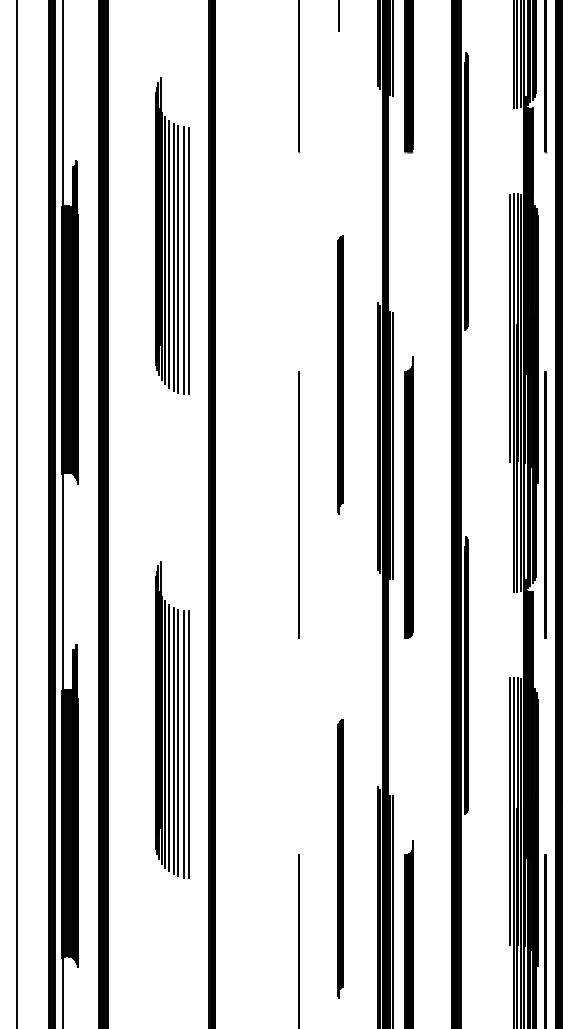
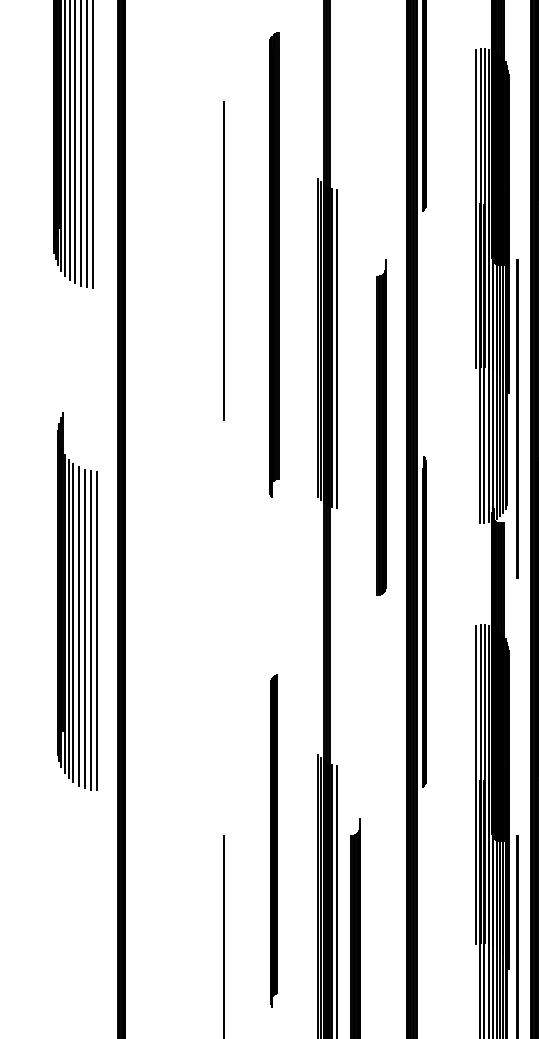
part: (340, 374) -> (273, 263), size x1.4
part: (408, 497) -> (381, 426), moved
line: (298, 504) -> (223, 260), moved
part: (172, 719) -> (77, 600), moved

